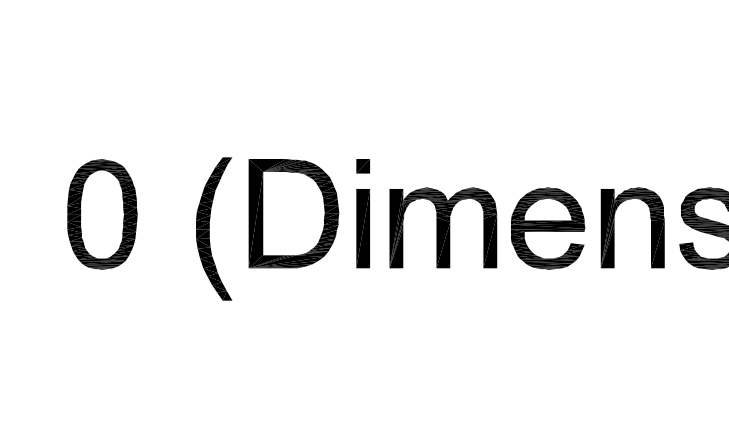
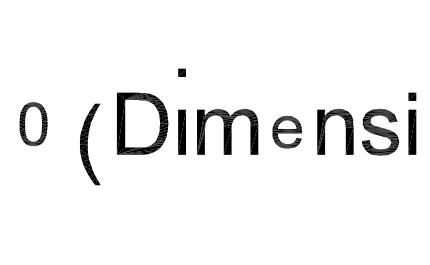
part: (362, 165) -> (181, 72), moved
part: (102, 213) -> (33, 123), size x0.7
part: (548, 227) -> (287, 131), size x0.7
part: (214, 229) -> (90, 144), moved

